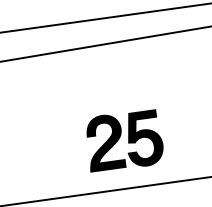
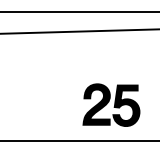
part: (124, 139) -> (111, 104), moved

